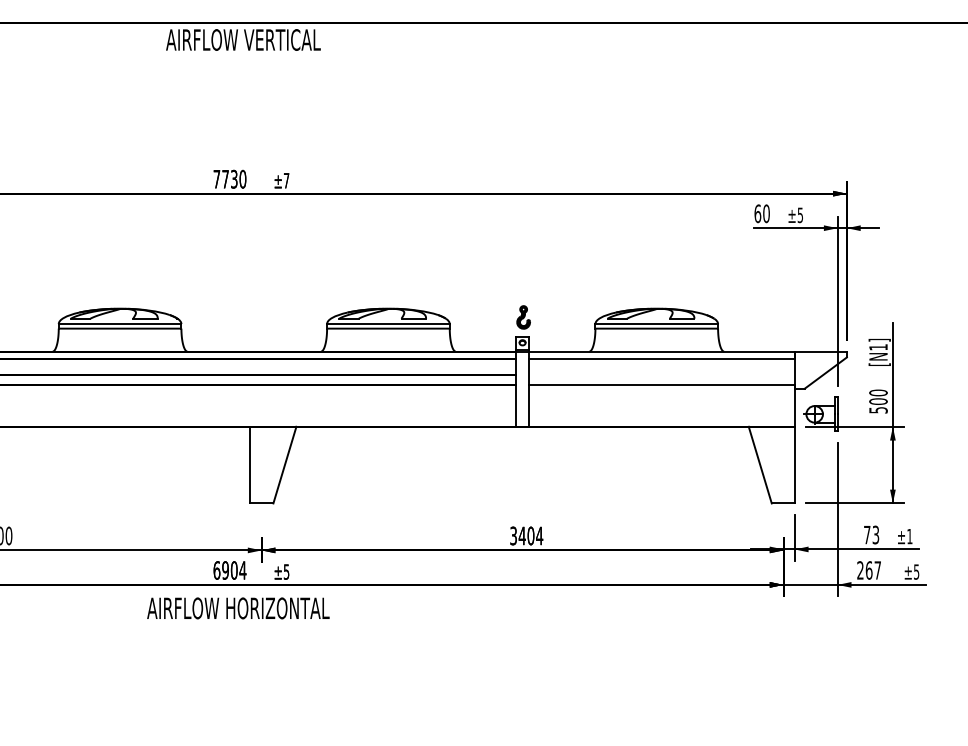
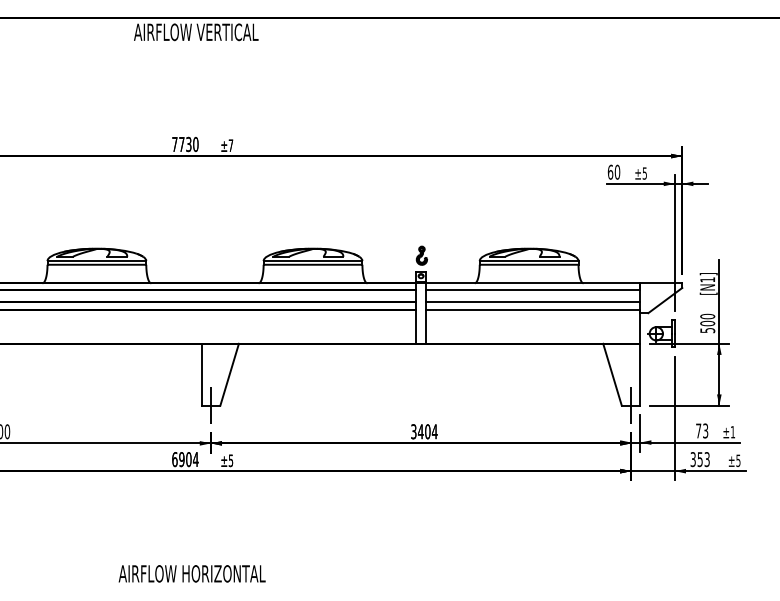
line: (661, 374) -> (532, 301), added
line: (261, 503) -> (210, 405), added
line: (783, 503) -> (631, 405), added
text: (869, 570) -> (700, 459), 267 -> 353
text: (238, 608) -> (192, 573), moved

